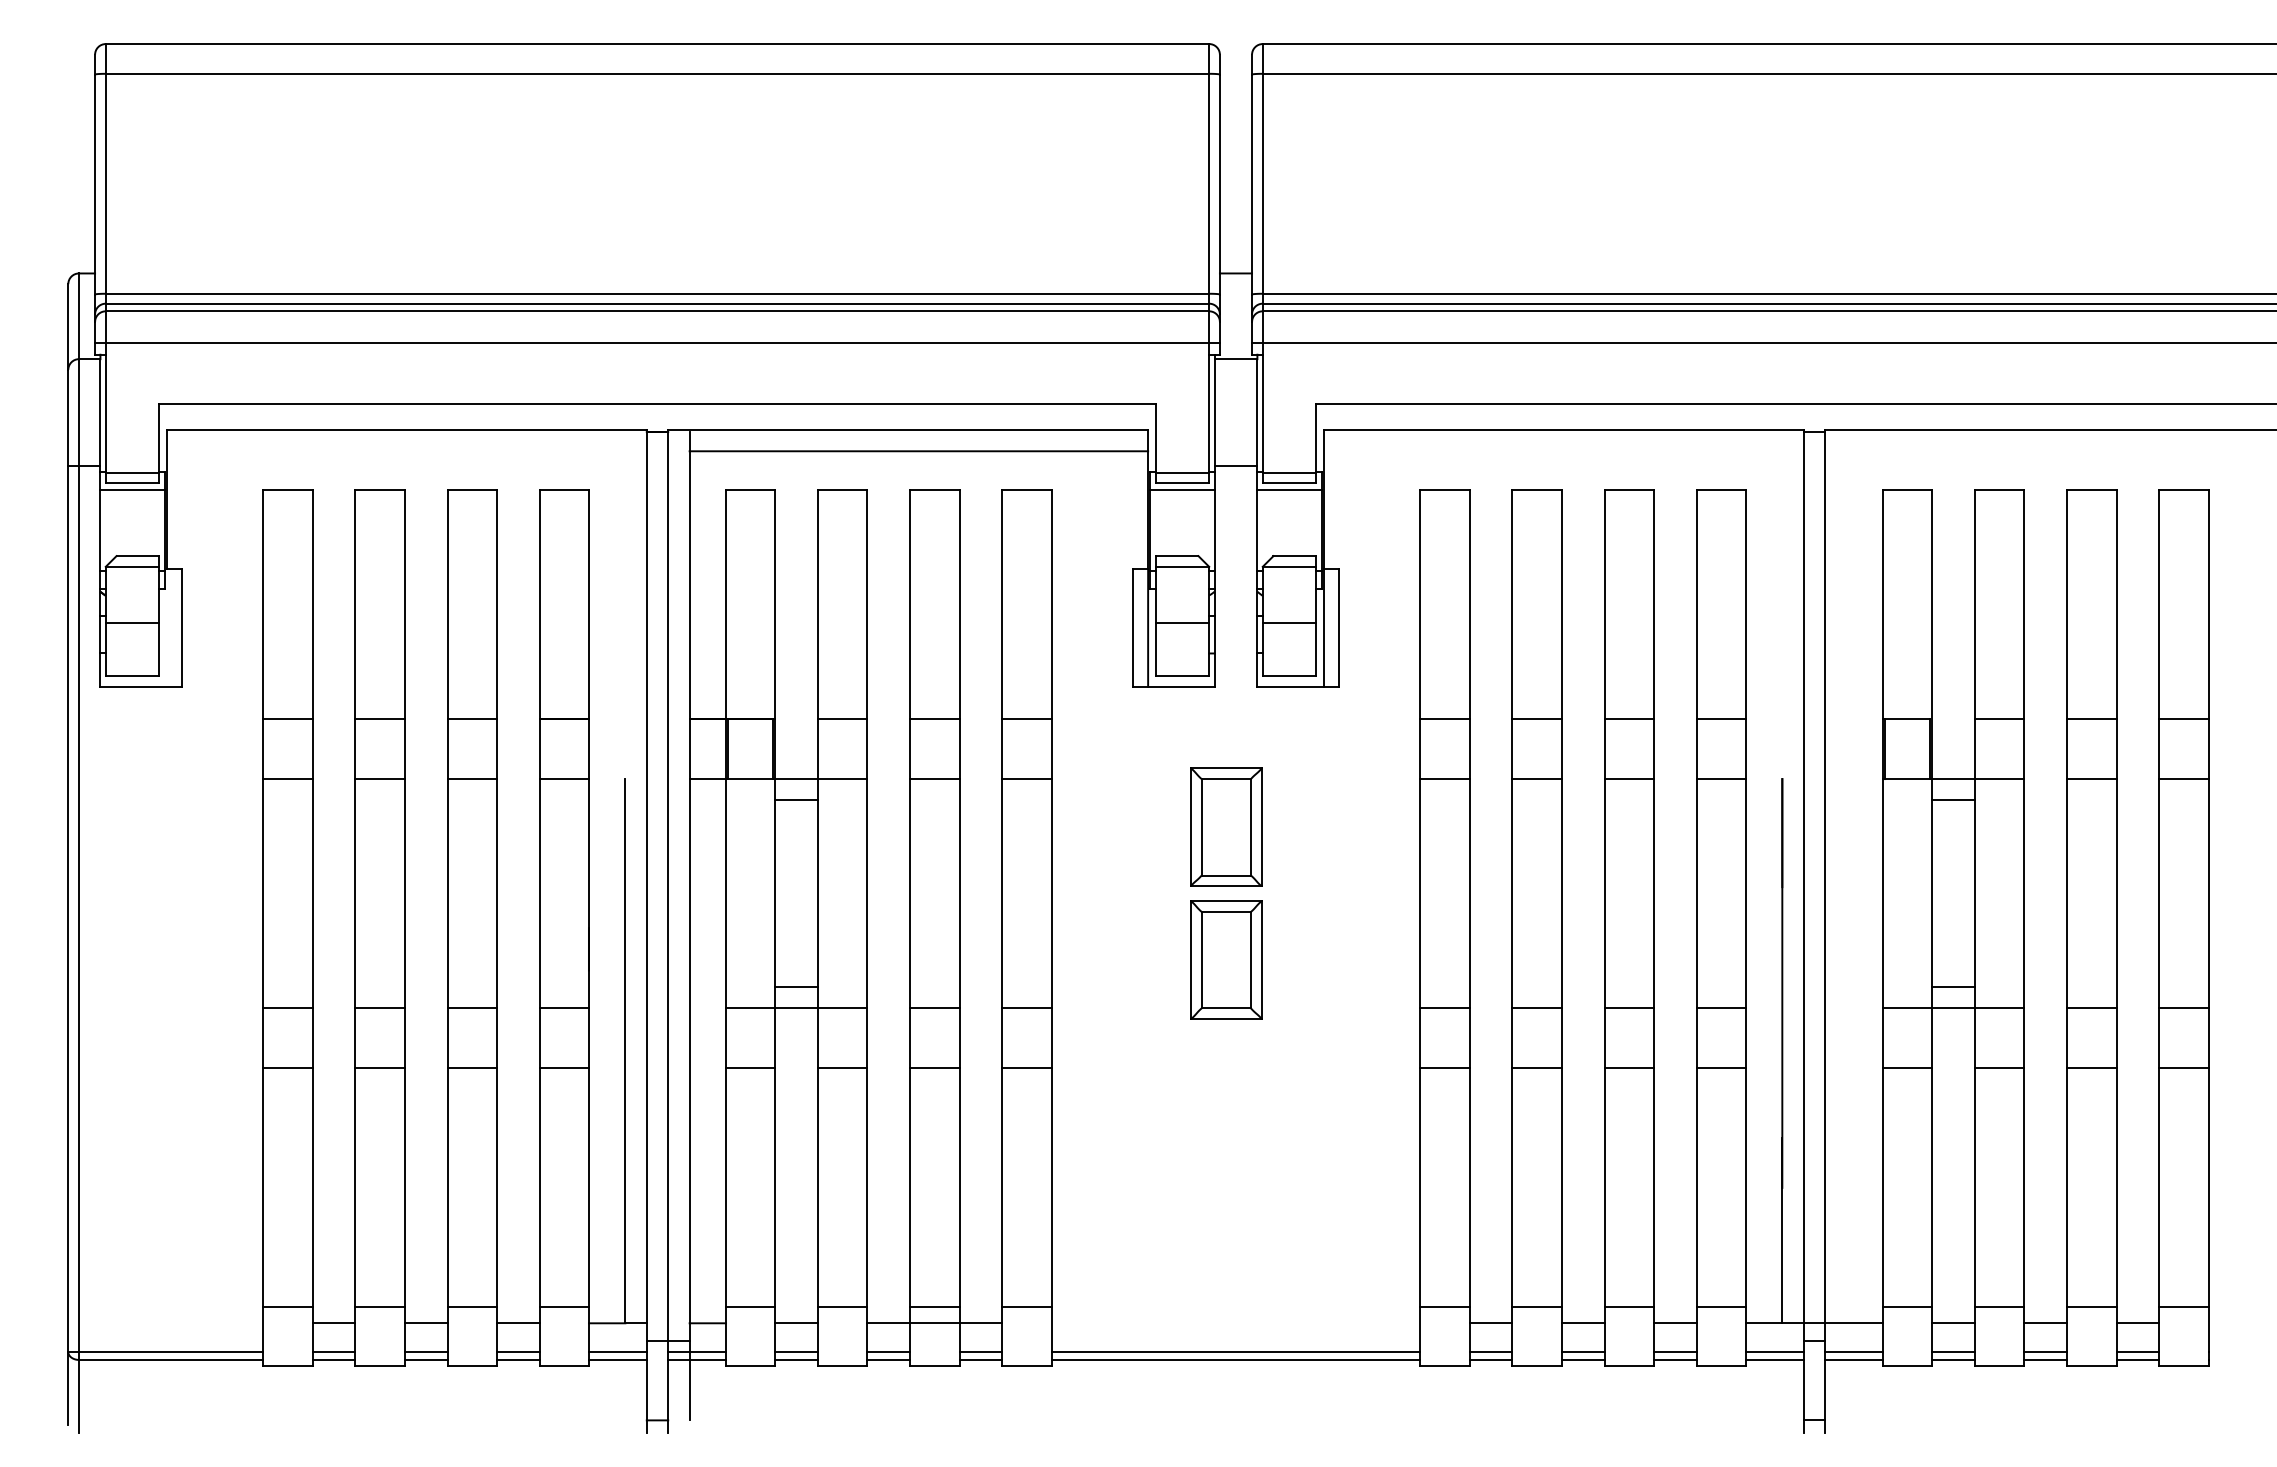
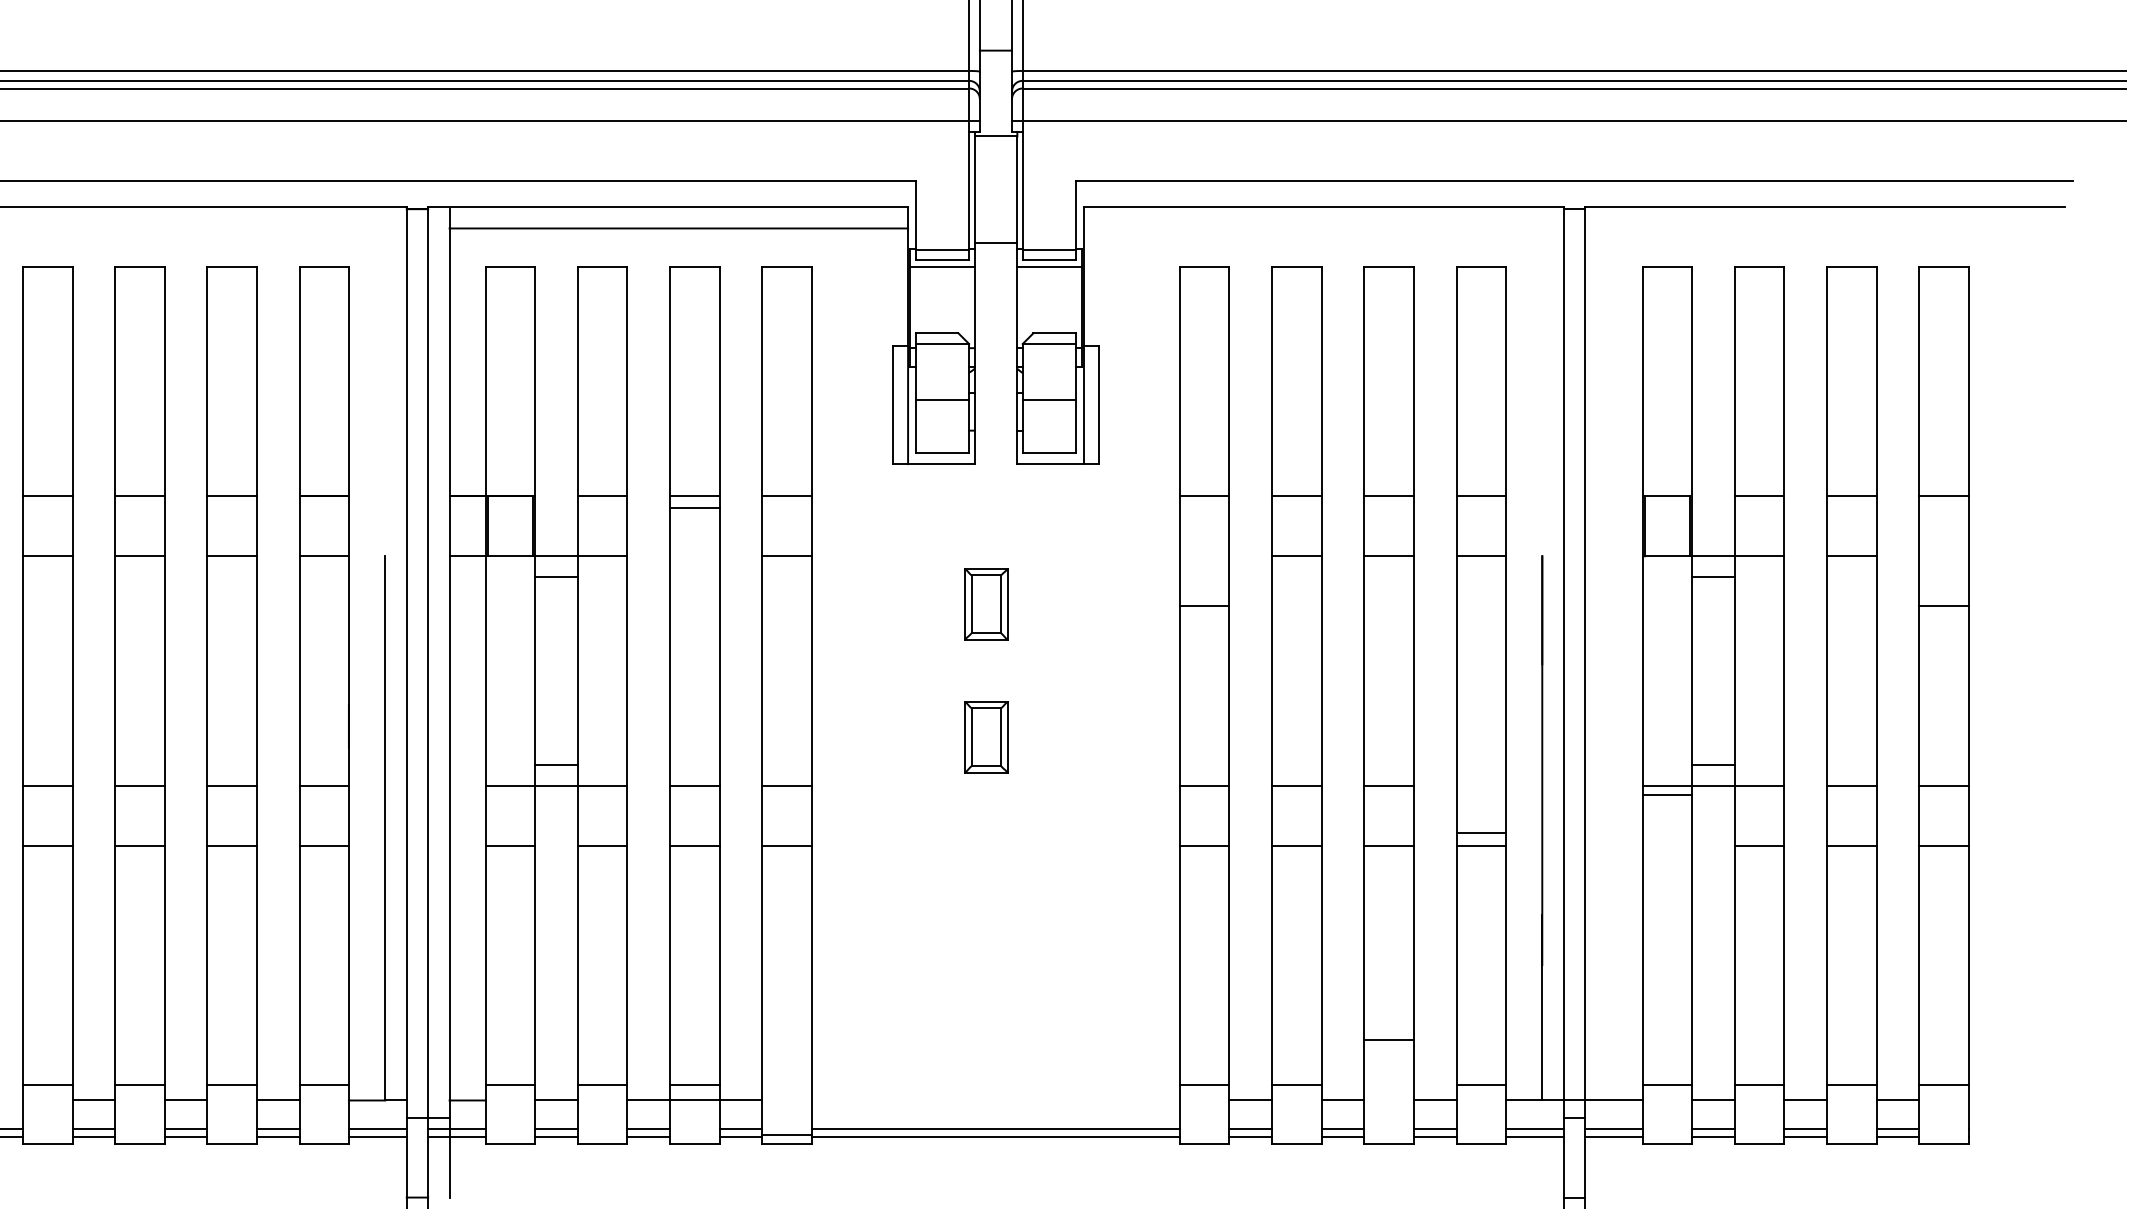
line: (934, 779) -> (694, 508), moved
line: (1444, 779) -> (1204, 606), moved
line: (2183, 779) -> (1943, 606), moved
part: (1226, 826) -> (986, 603), size x0.6
part: (1226, 959) -> (986, 736), size x0.6
line: (1720, 1008) -> (1480, 832), moved
line: (1907, 1068) -> (1667, 794), moved
line: (1026, 1307) -> (786, 1134), moved
line: (1628, 1307) -> (1388, 1039), moved

